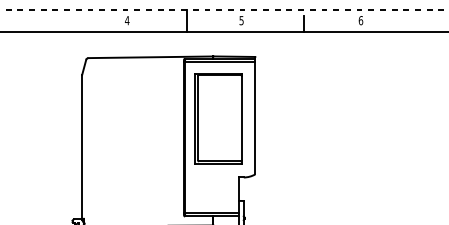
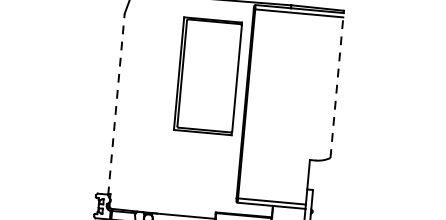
line: (255, 116) -> (337, 85), solid -> dashed
part: (218, 118) -> (207, 76), moved
line: (82, 147) -> (116, 104), solid -> dashed

